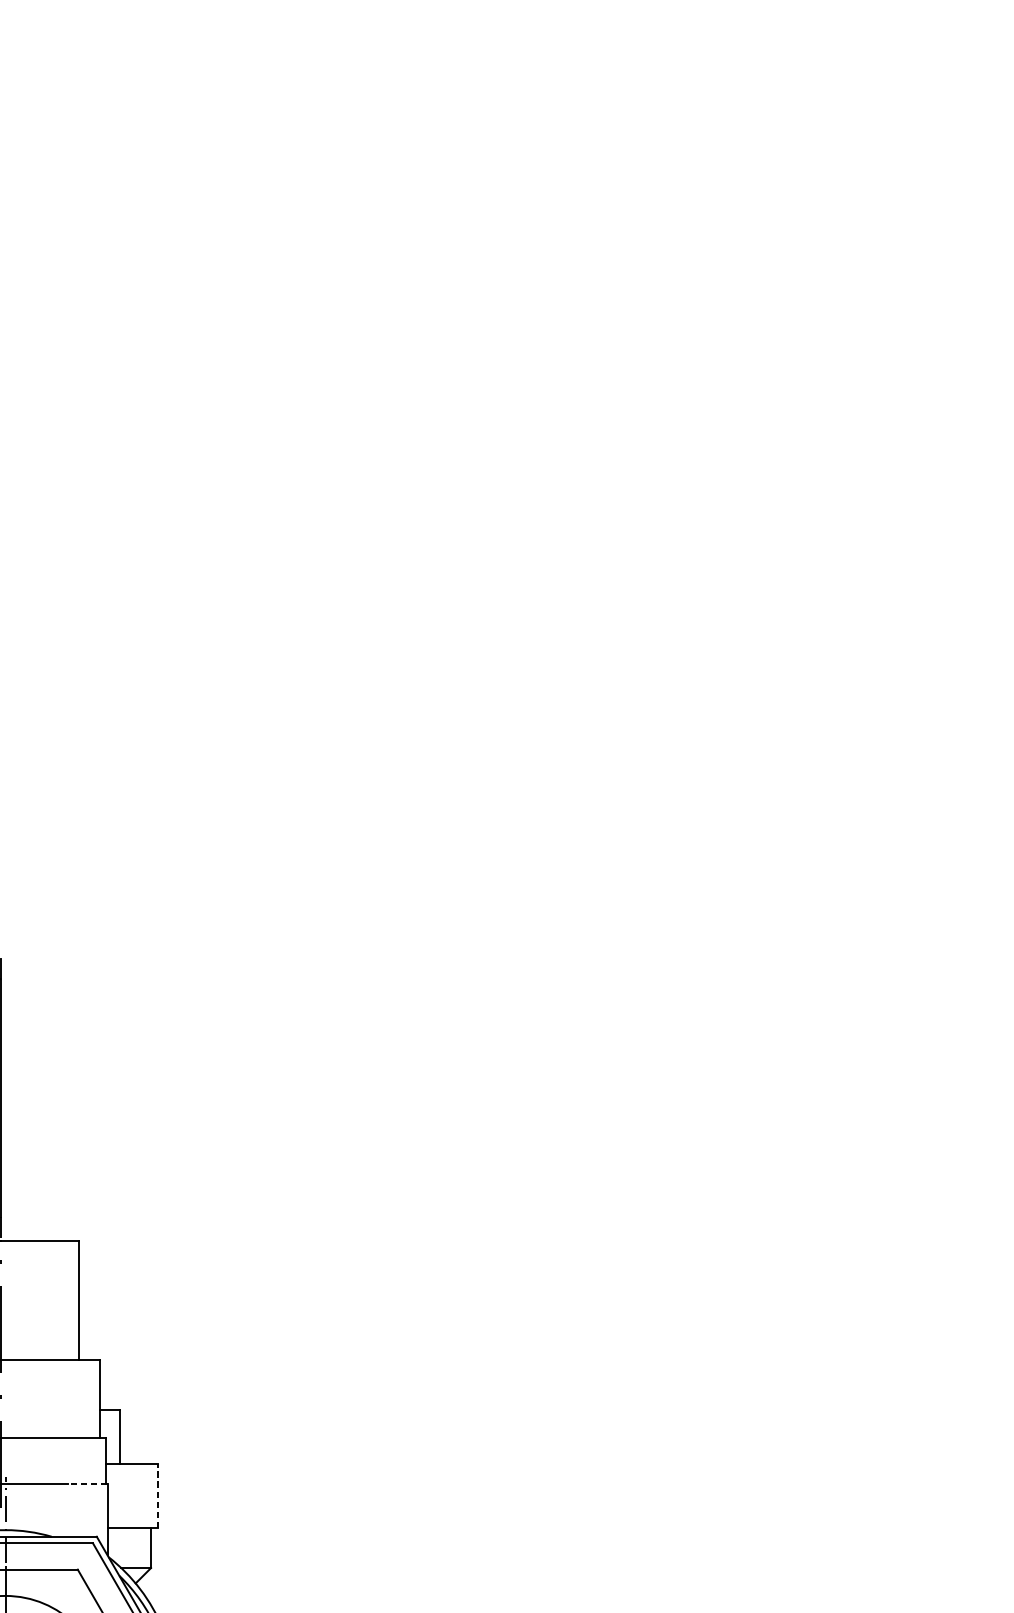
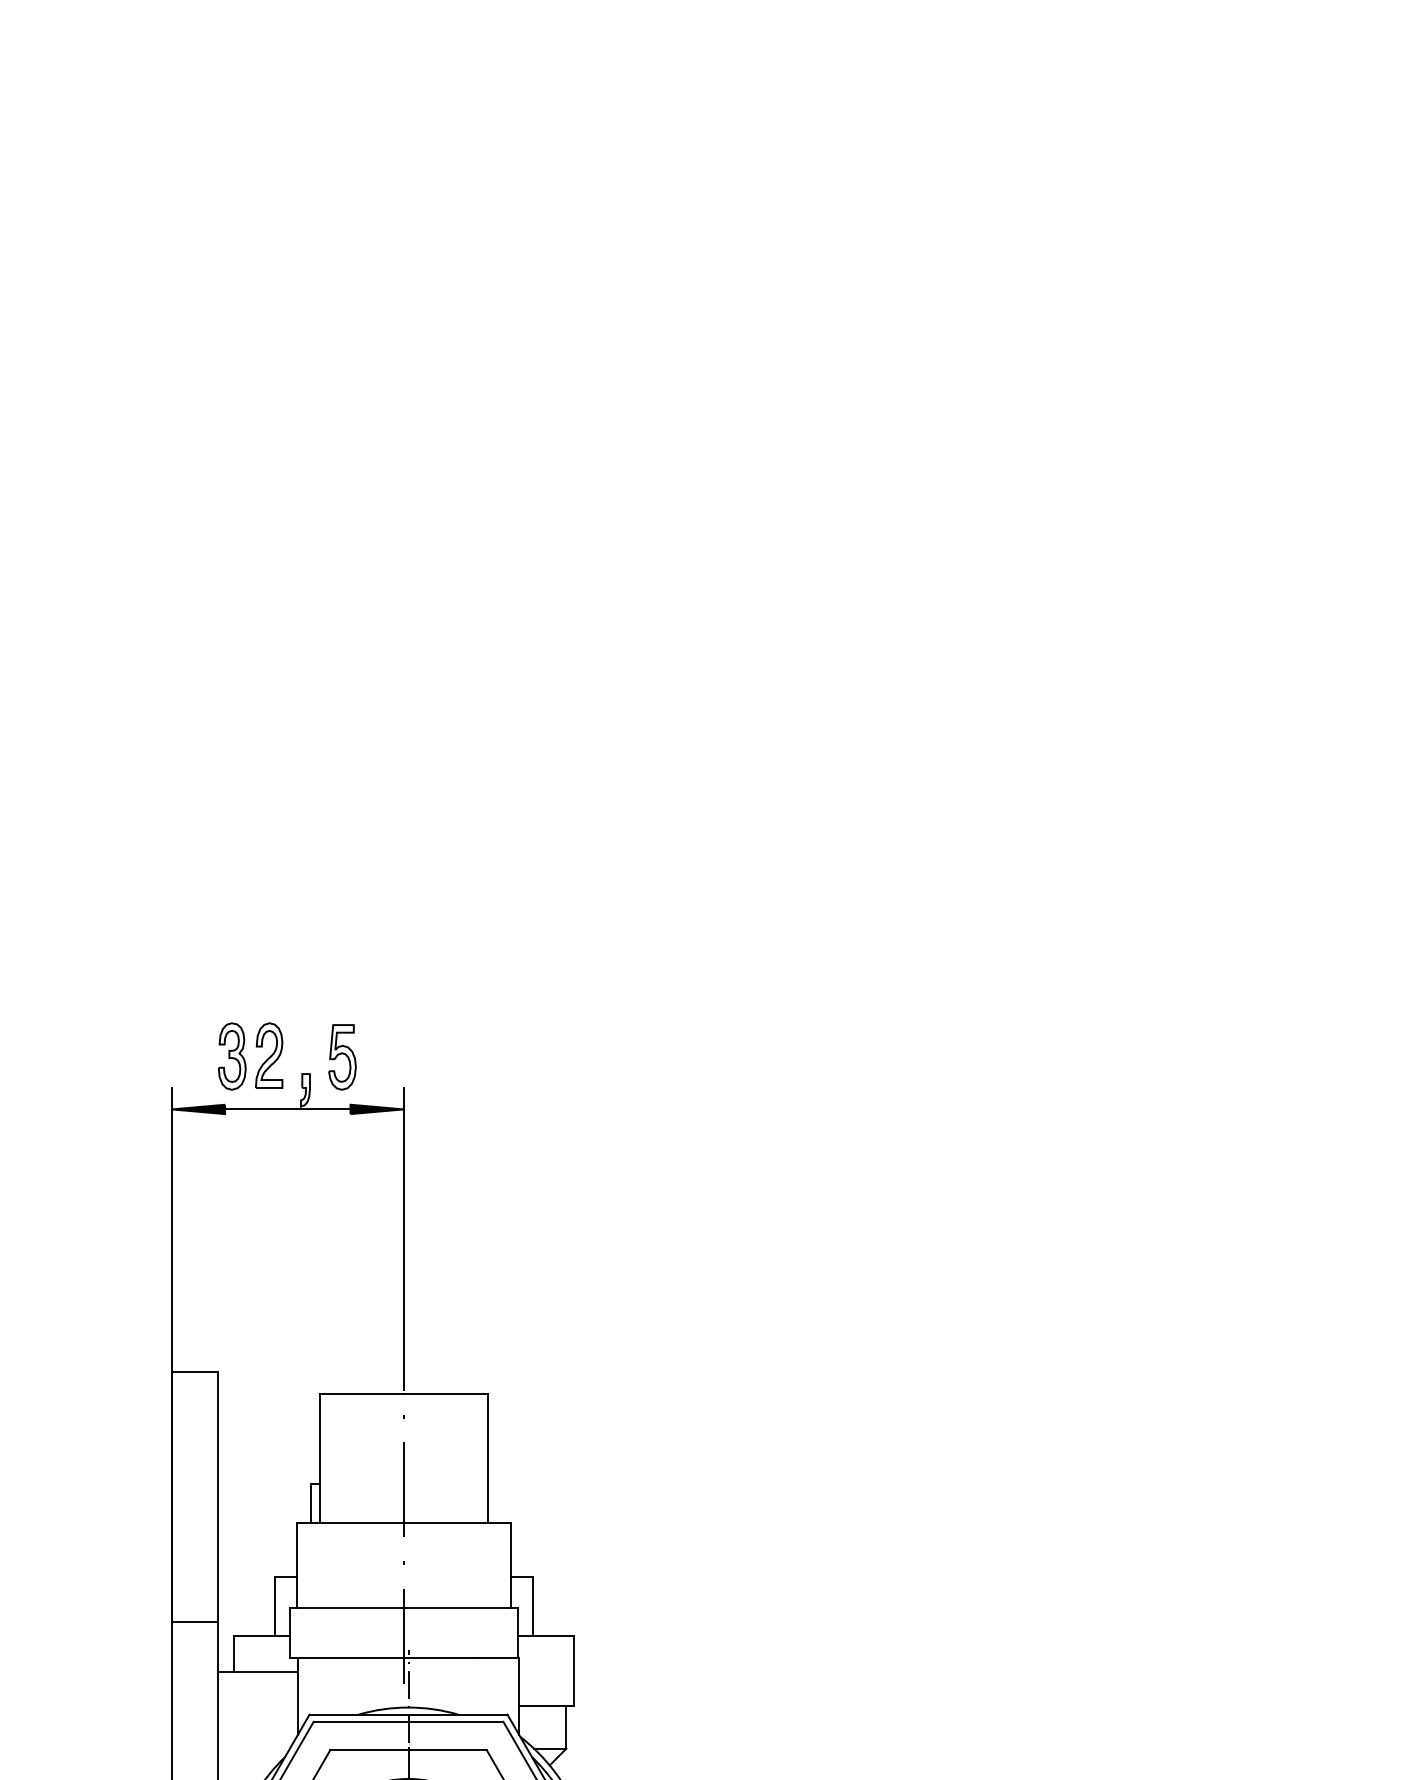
line: (87, 1484) -> (497, 1657), dashed -> solid
line: (157, 1496) -> (573, 1670), dashed -> solid

